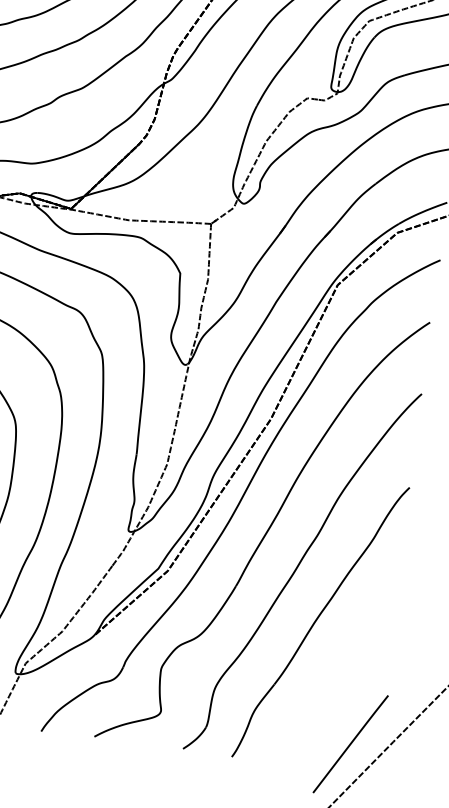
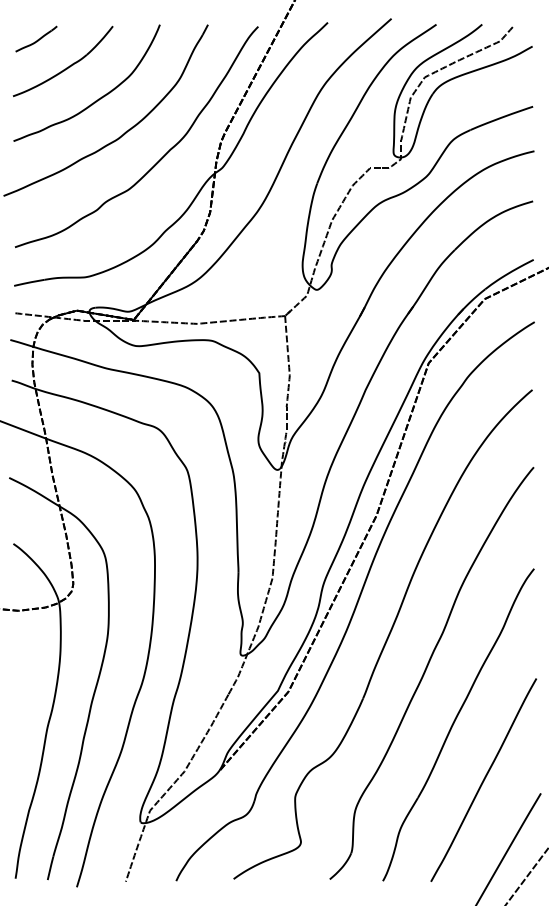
curve: (337, 675) -> (483, 779), added

